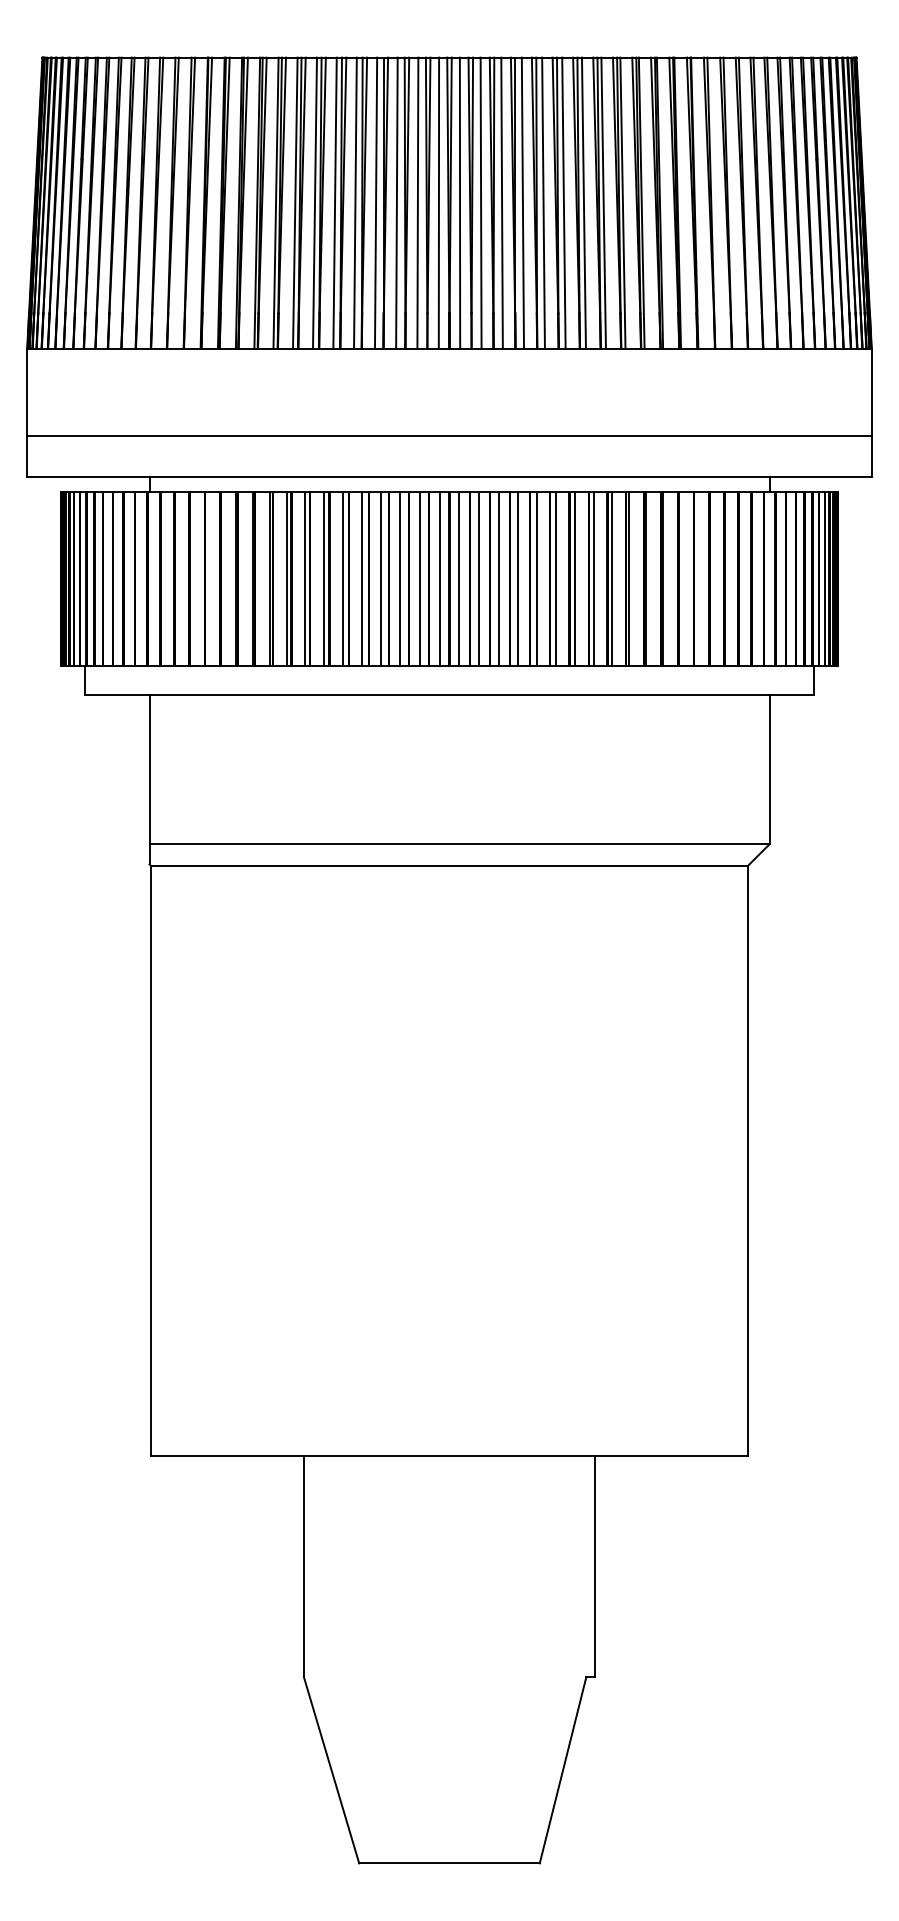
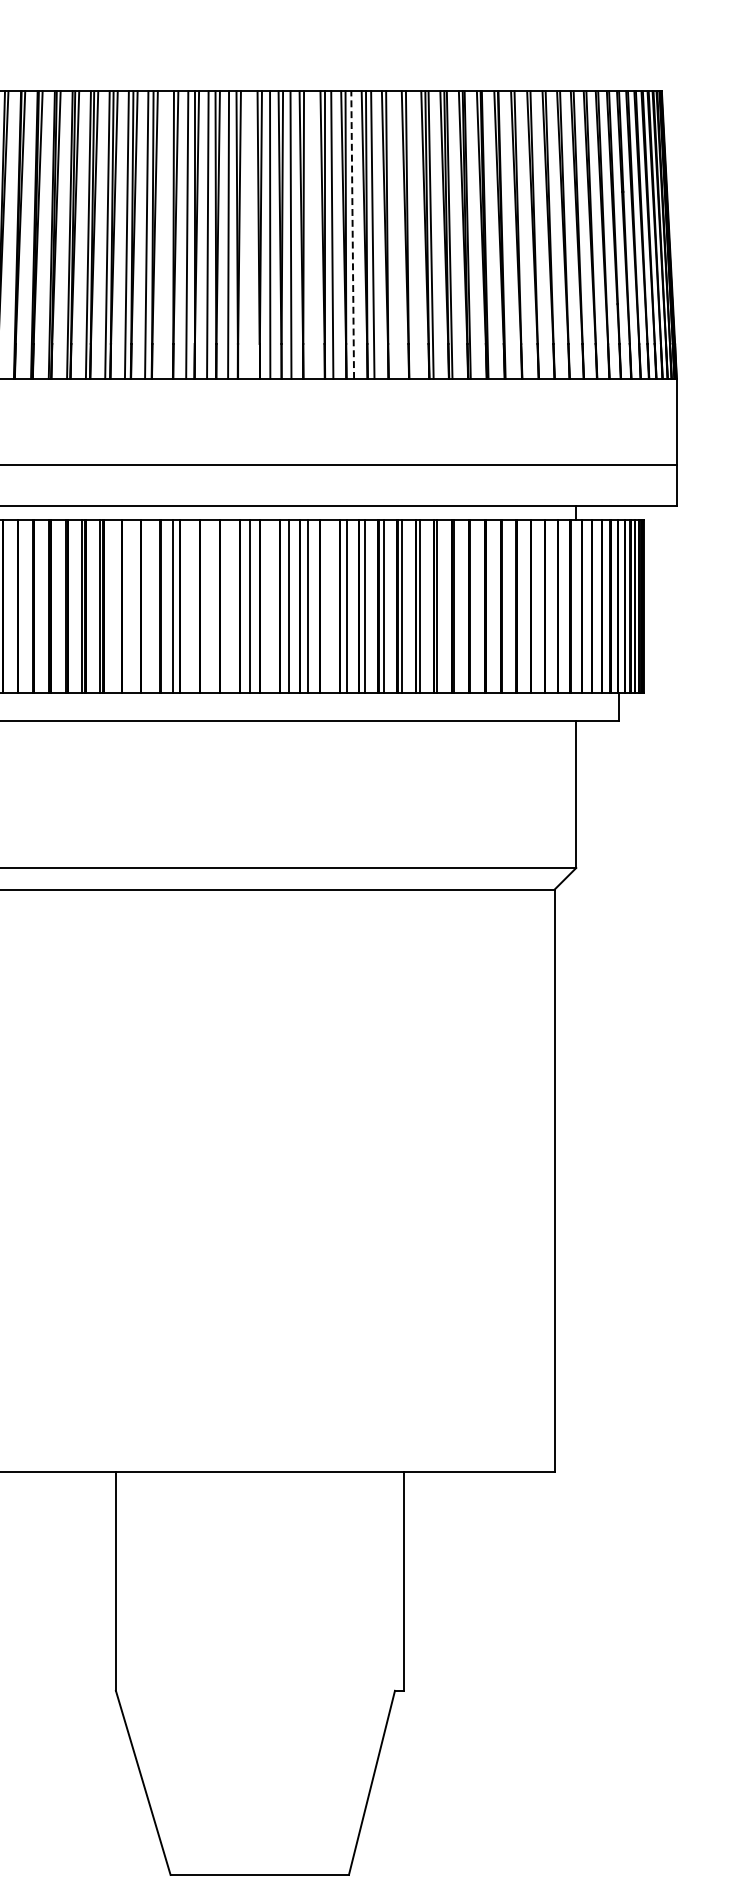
line: (355, 202) -> (166, 234), removed
line: (438, 202) -> (248, 234), removed
line: (501, 202) -> (311, 234), removed
line: (583, 202) -> (392, 234), removed
line: (603, 202) -> (411, 234), removed
line: (543, 203) -> (352, 235), solid -> dashed
line: (305, 578) -> (117, 605), removed
line: (323, 578) -> (135, 605), removed
line: (342, 578) -> (154, 605), removed
line: (380, 578) -> (191, 605), removed
line: (400, 578) -> (211, 605), removed
line: (419, 578) -> (230, 605), removed
line: (459, 578) -> (269, 605), removed
line: (518, 578) -> (327, 605), removed

